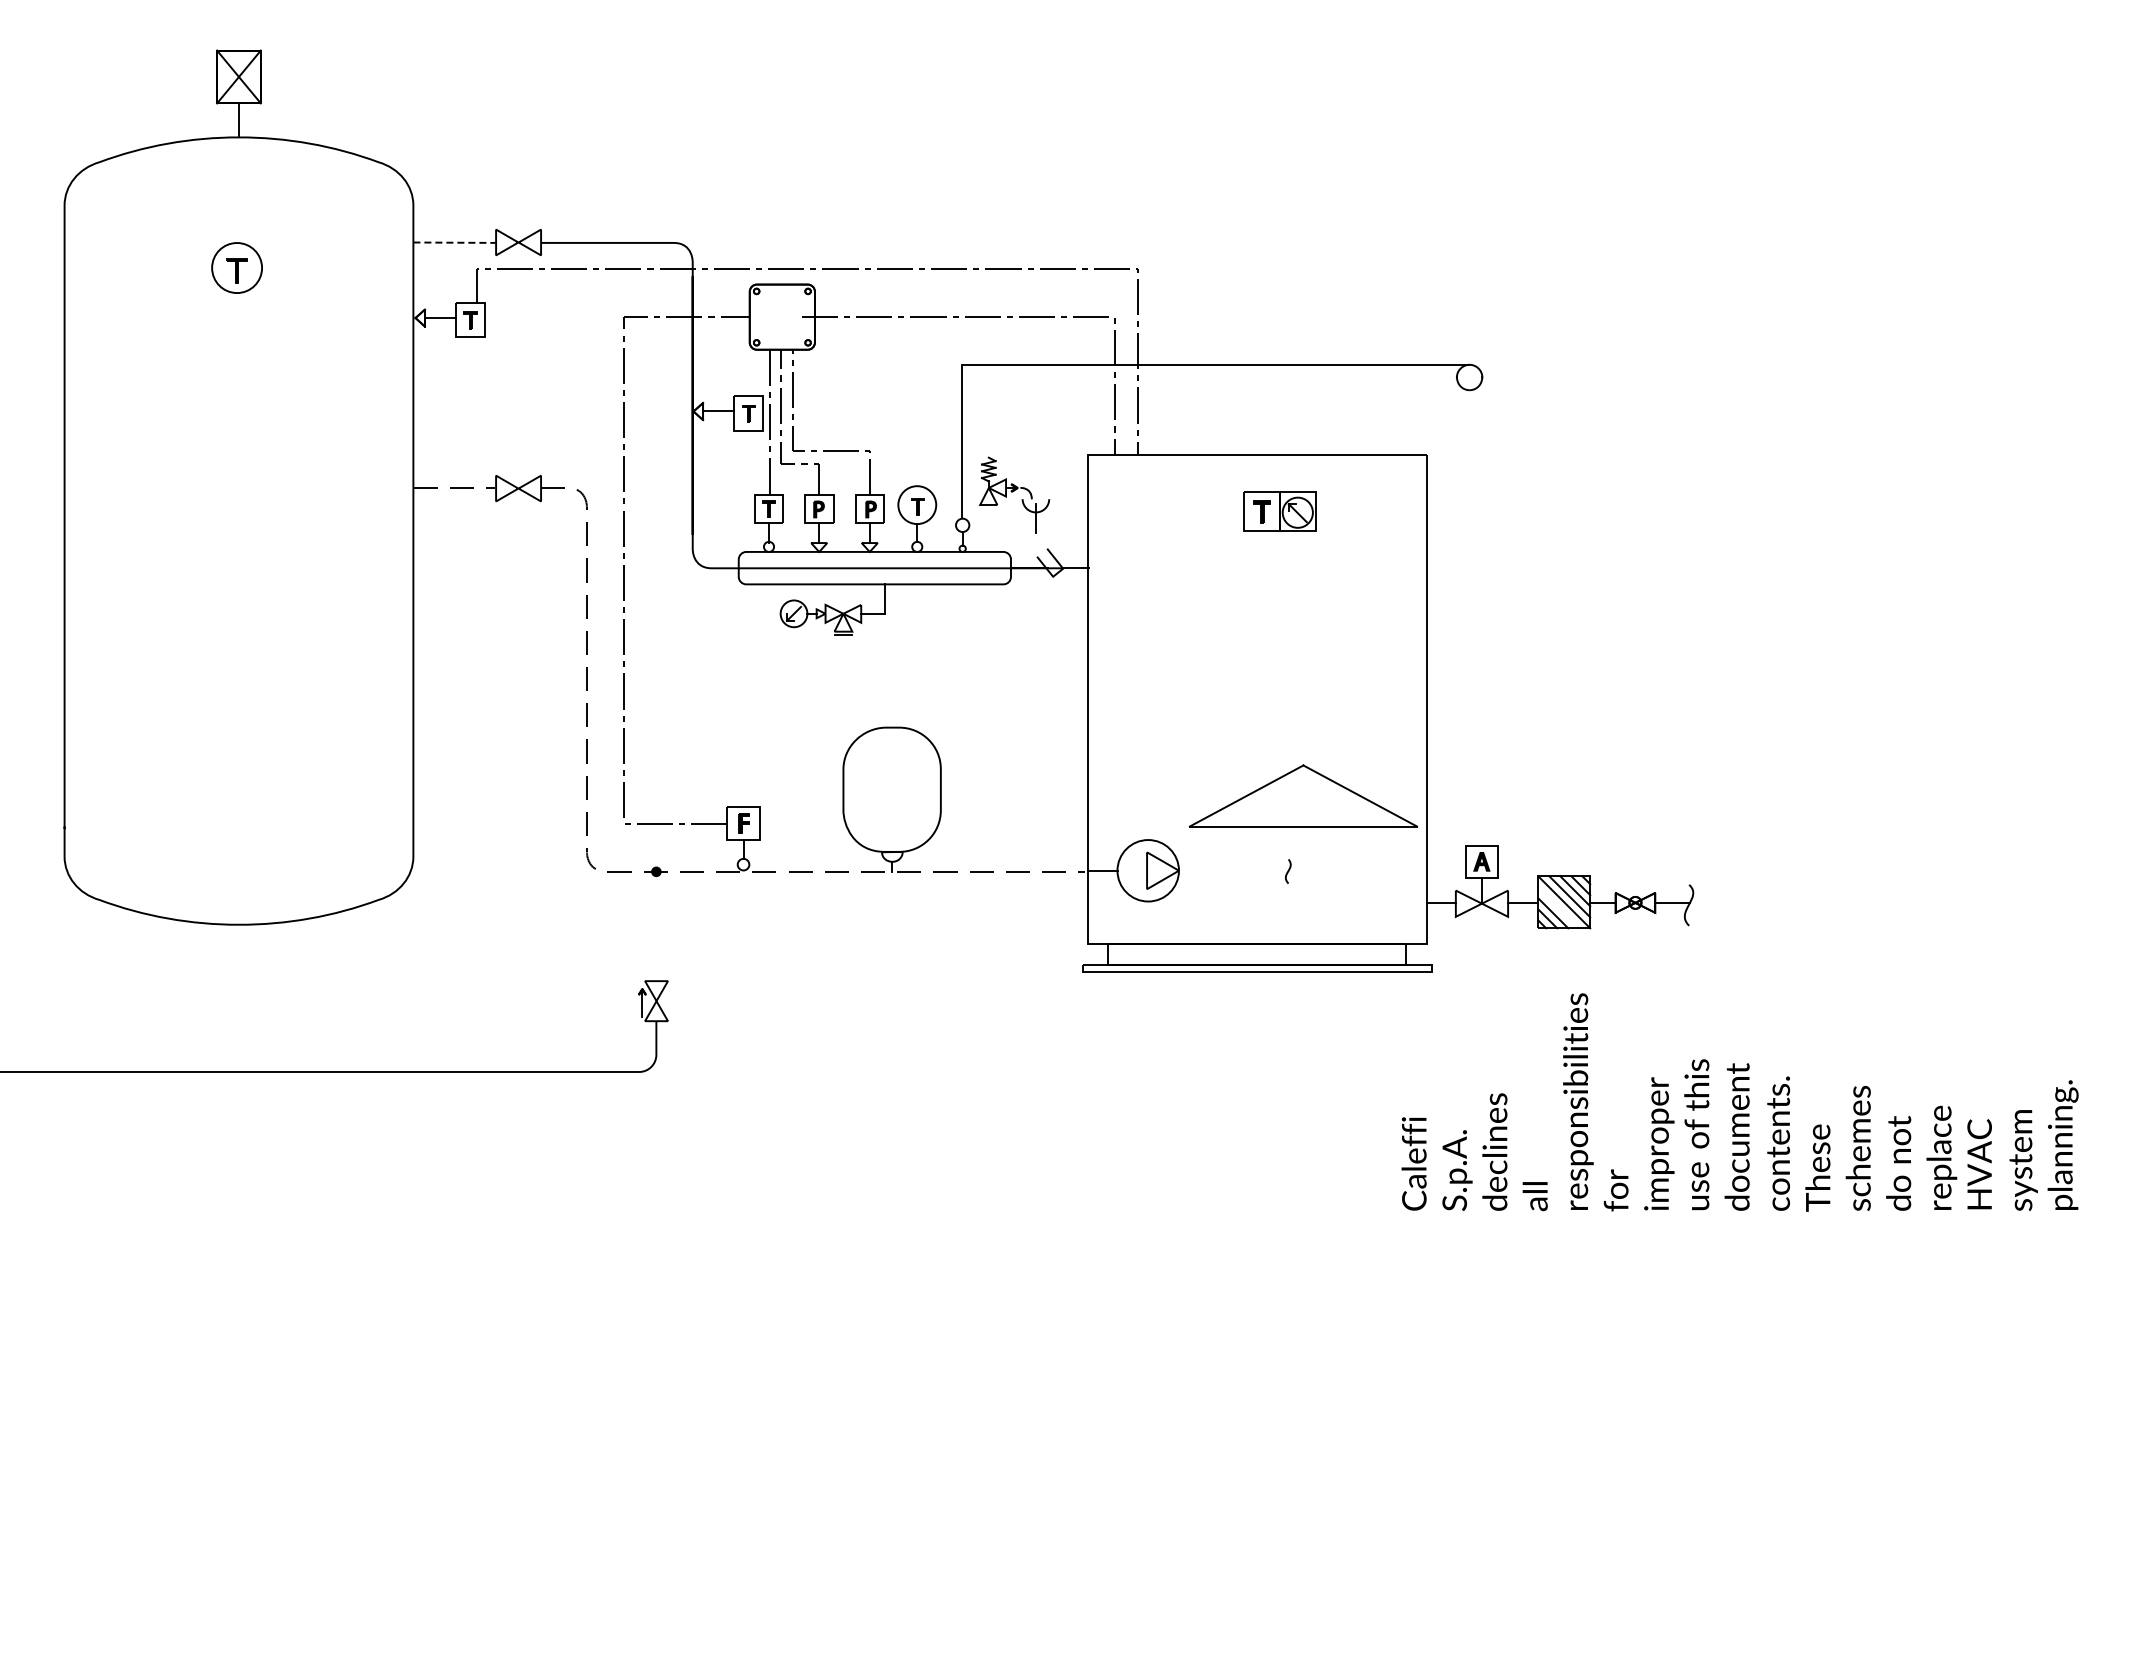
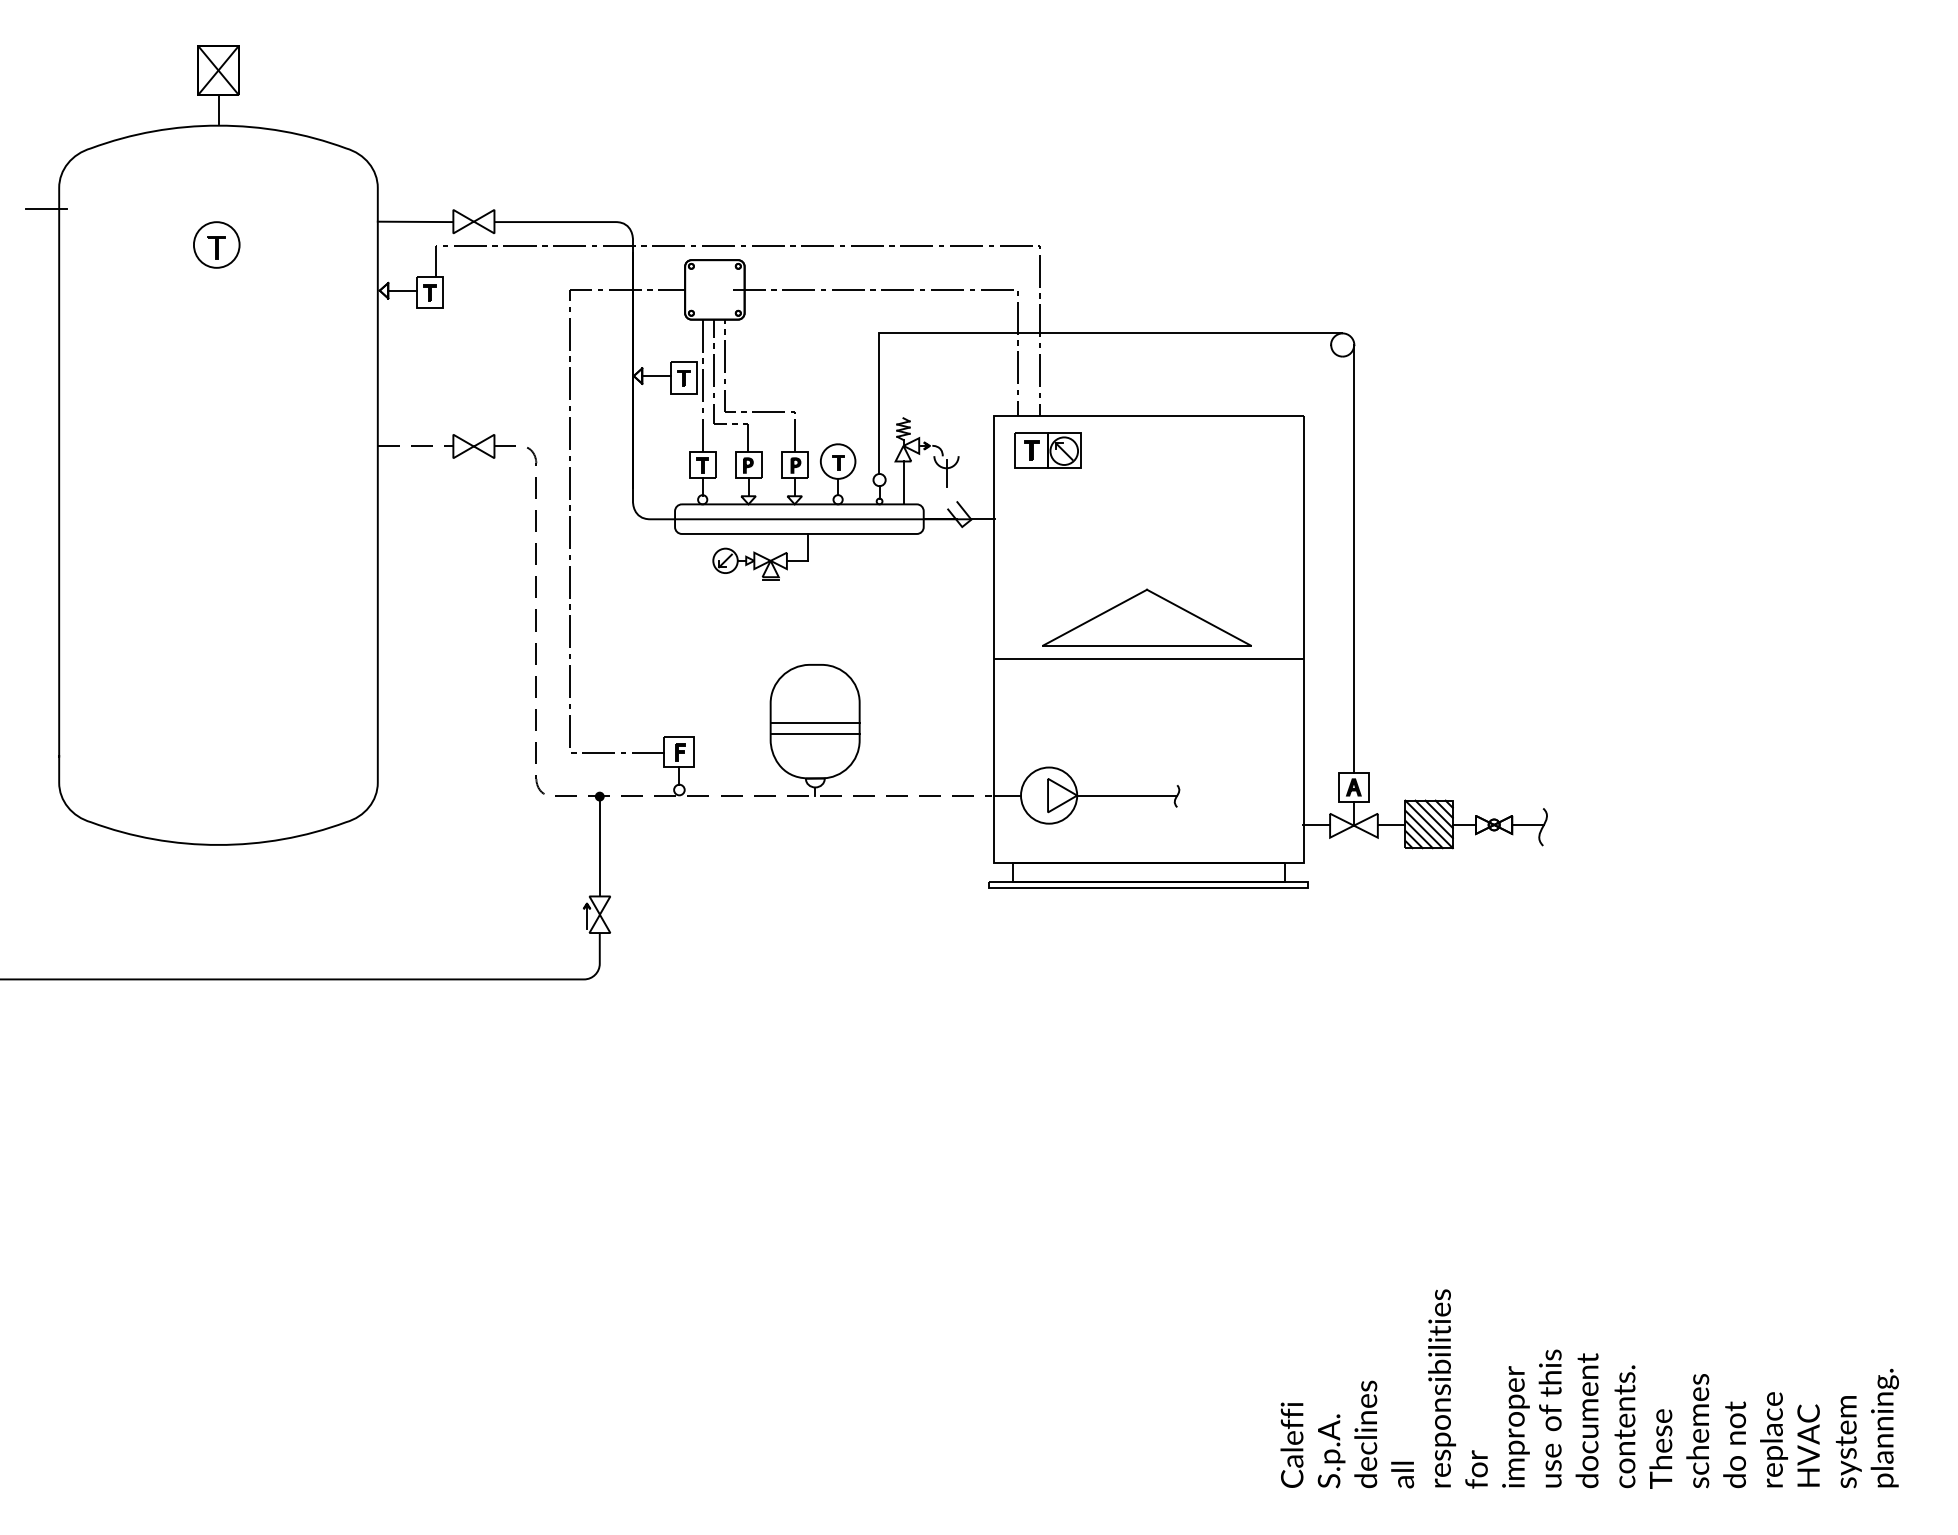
line: (50, 229) -> (46, 209), added
line: (454, 242) -> (415, 221), dashed -> solid
part: (1279, 511) -> (1047, 450), moved
line: (988, 528) -> (903, 482), added
line: (1482, 611) -> (1354, 558), added
line: (1257, 720) -> (1148, 658), added
line: (892, 791) -> (815, 723), added
part: (1303, 795) -> (1147, 617), moved
line: (892, 803) -> (815, 734), added
line: (1233, 871) -> (1126, 796), added
line: (1558, 907) -> (1423, 829), added
line: (656, 926) -> (599, 846), added
text: (1739, 1102) -> (1589, 1389), moved

